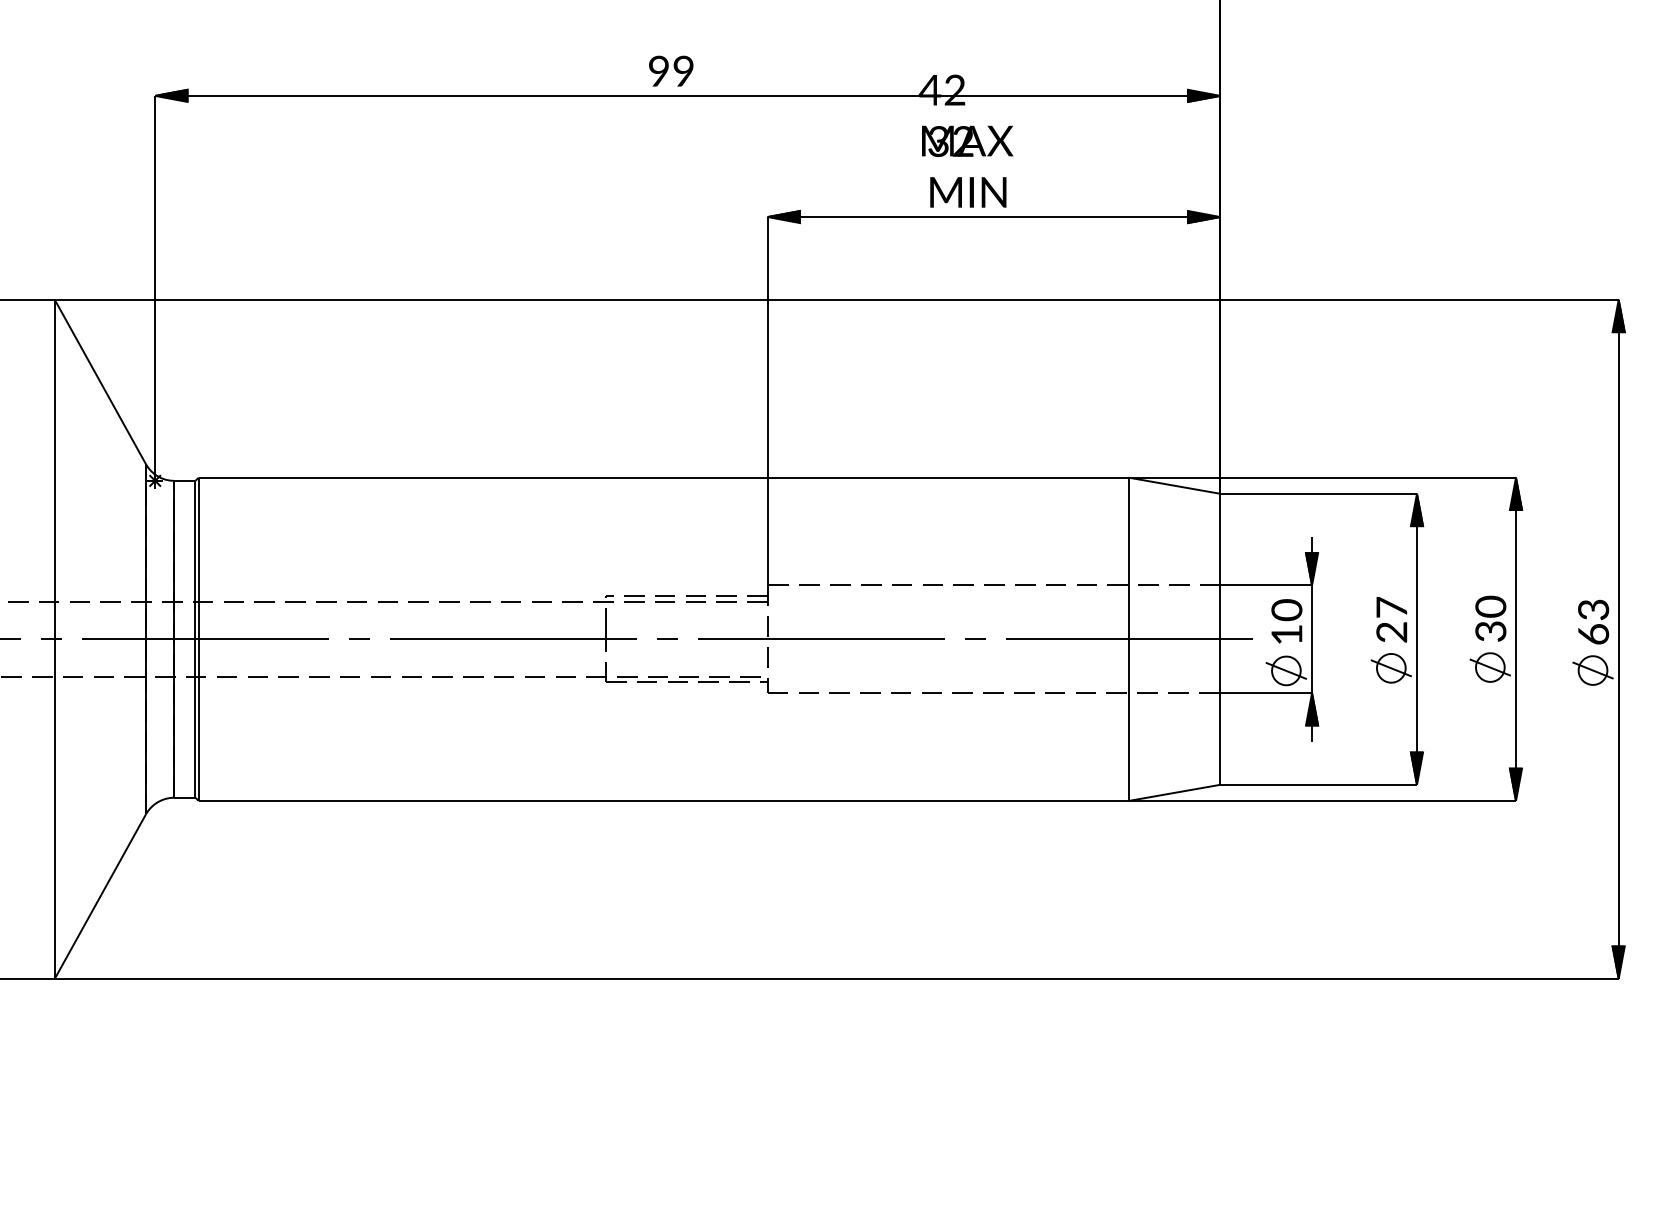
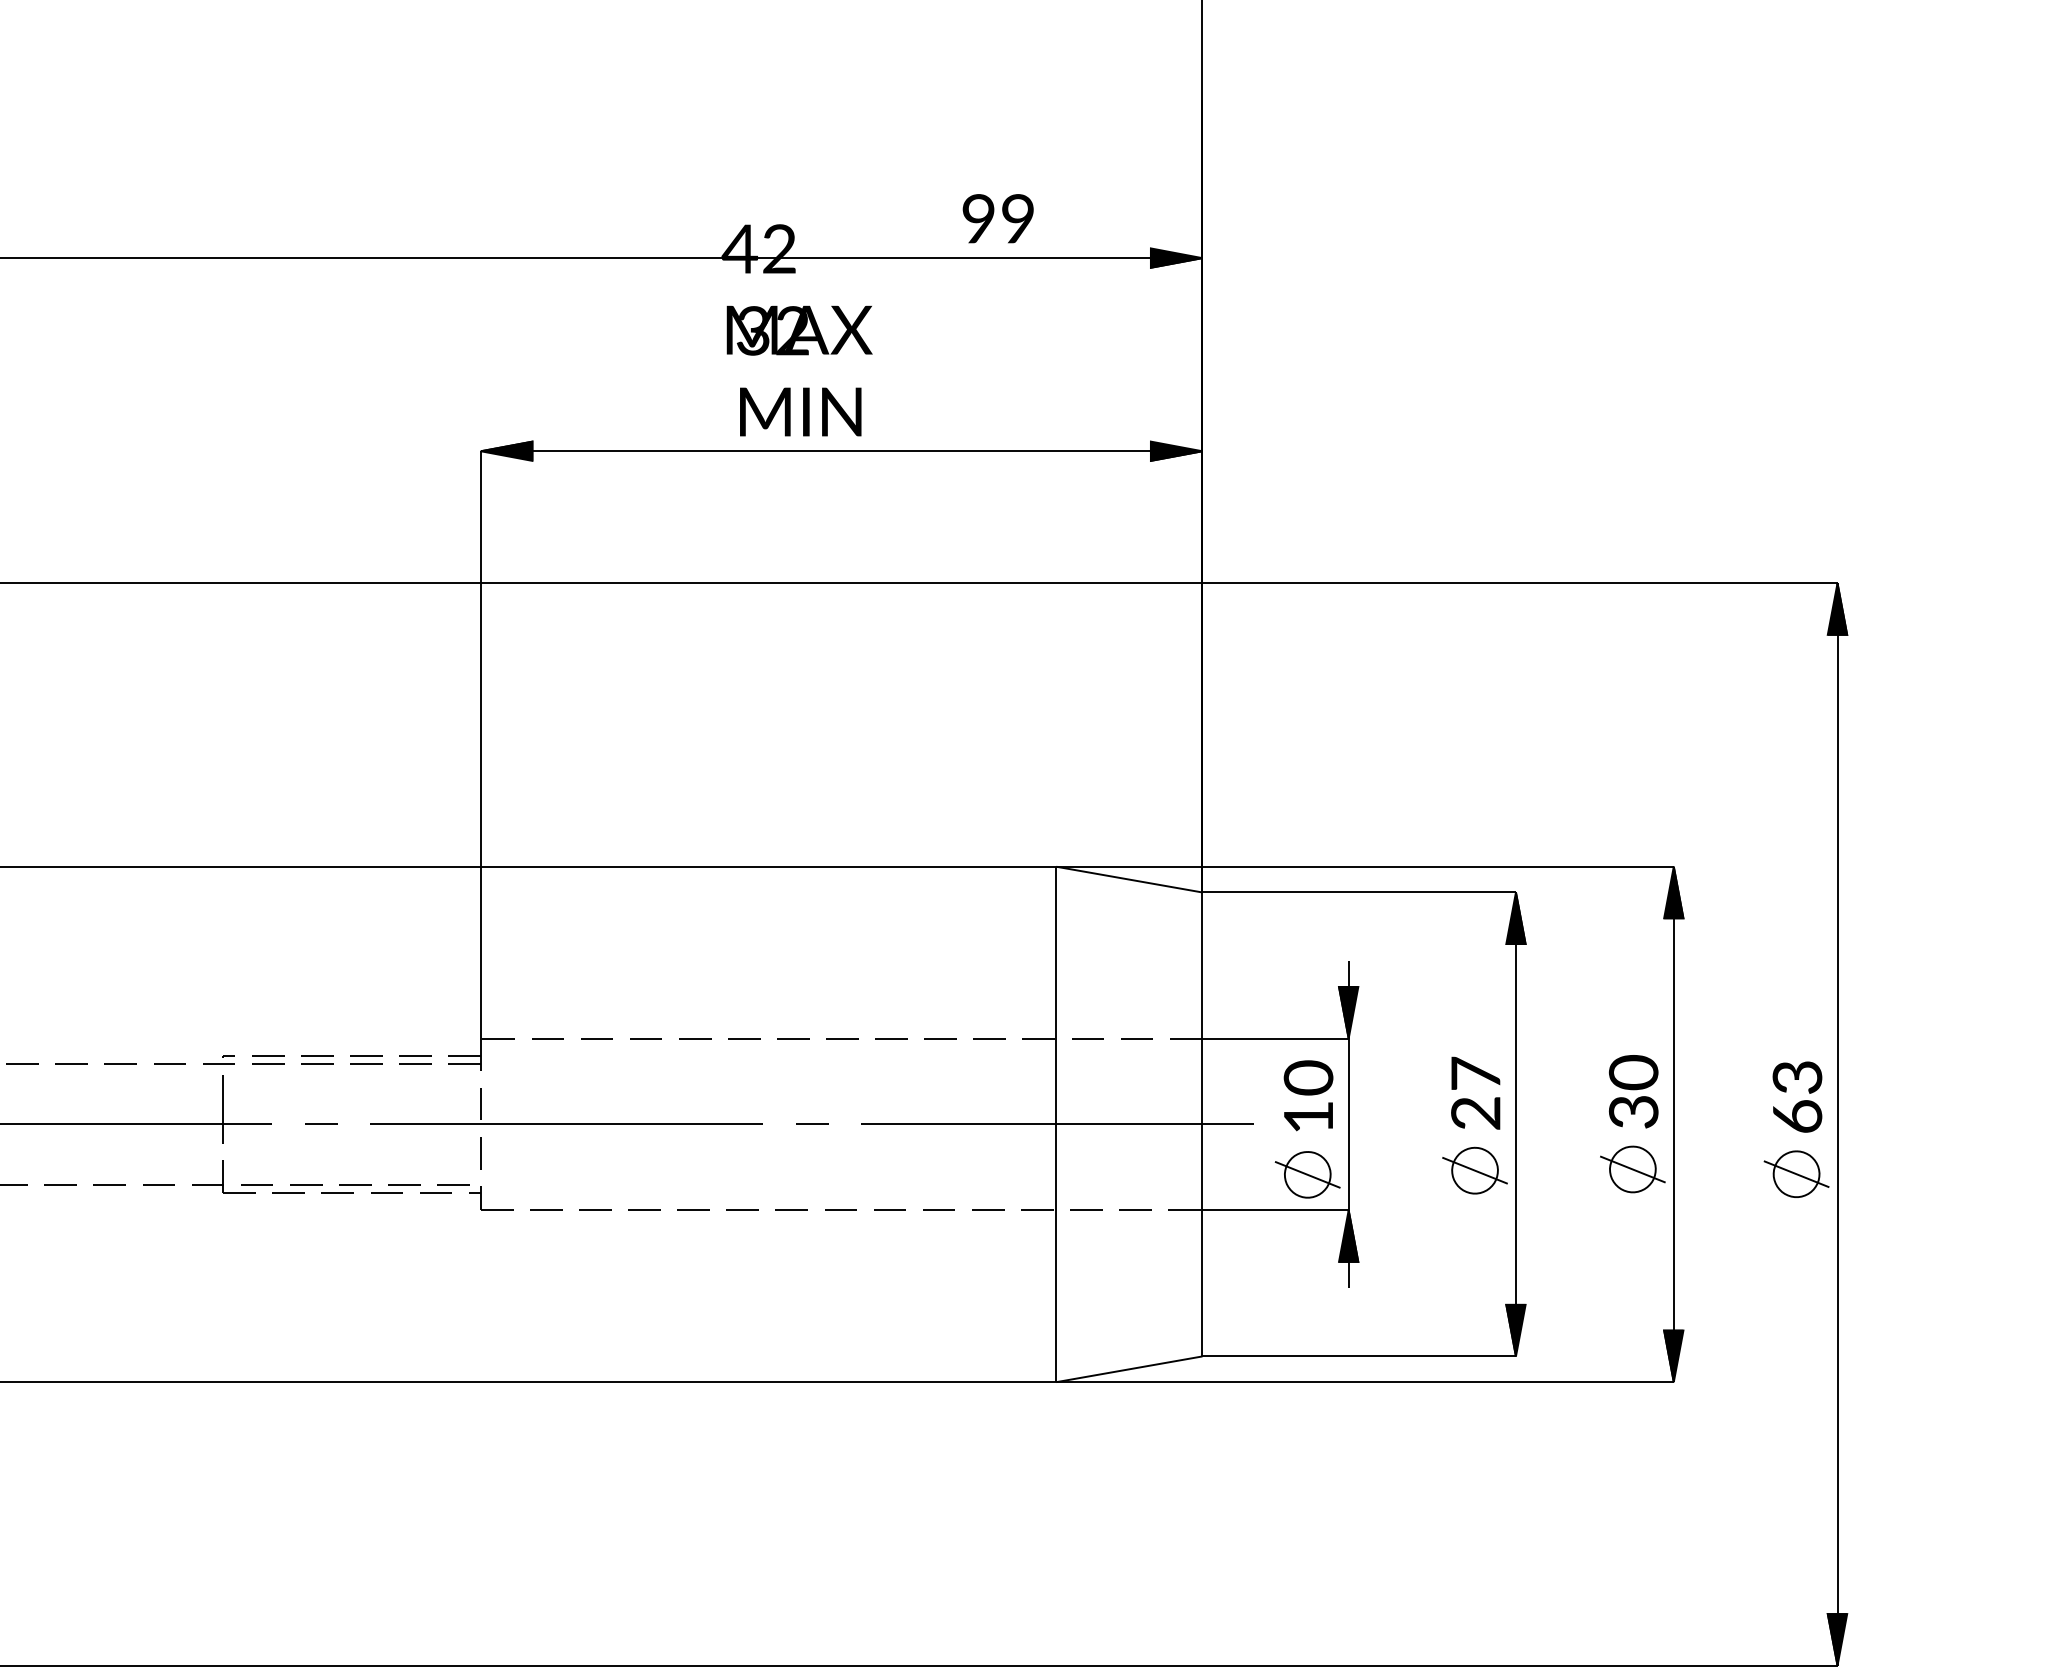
text: (671, 70) -> (998, 217), moved

